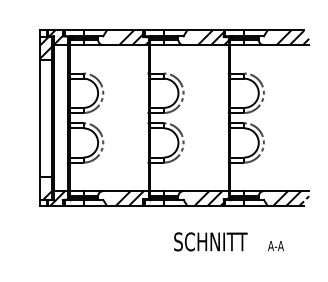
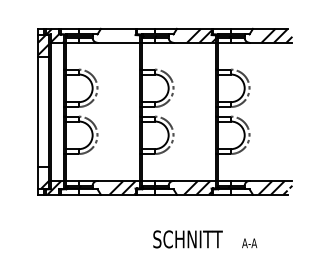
hatch: (109, 37) -> (103, 35), removed
text: (228, 241) -> (204, 239), moved

